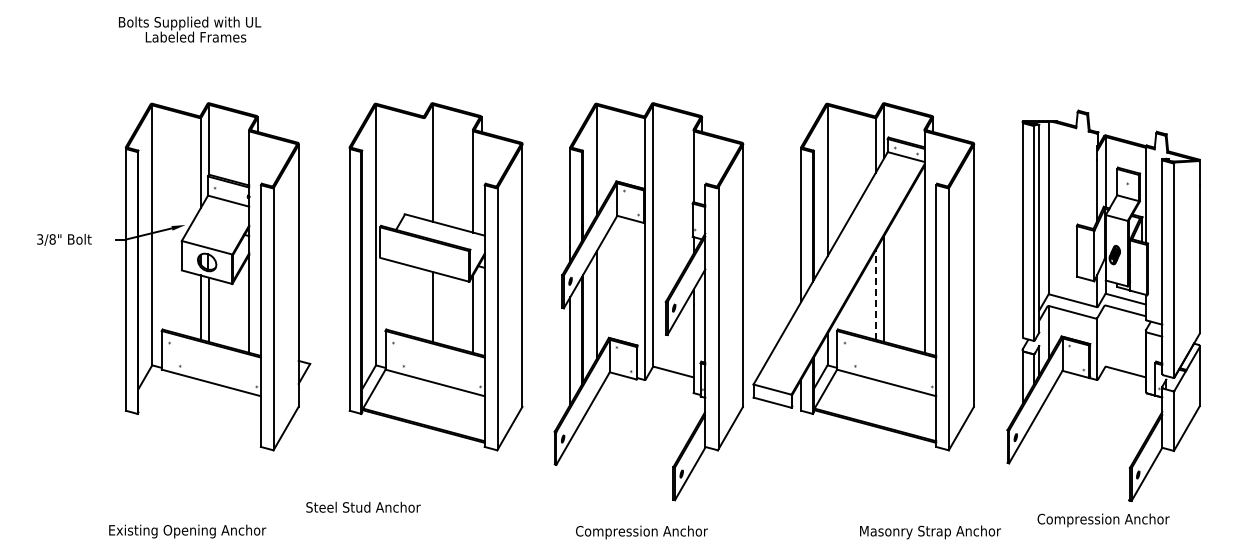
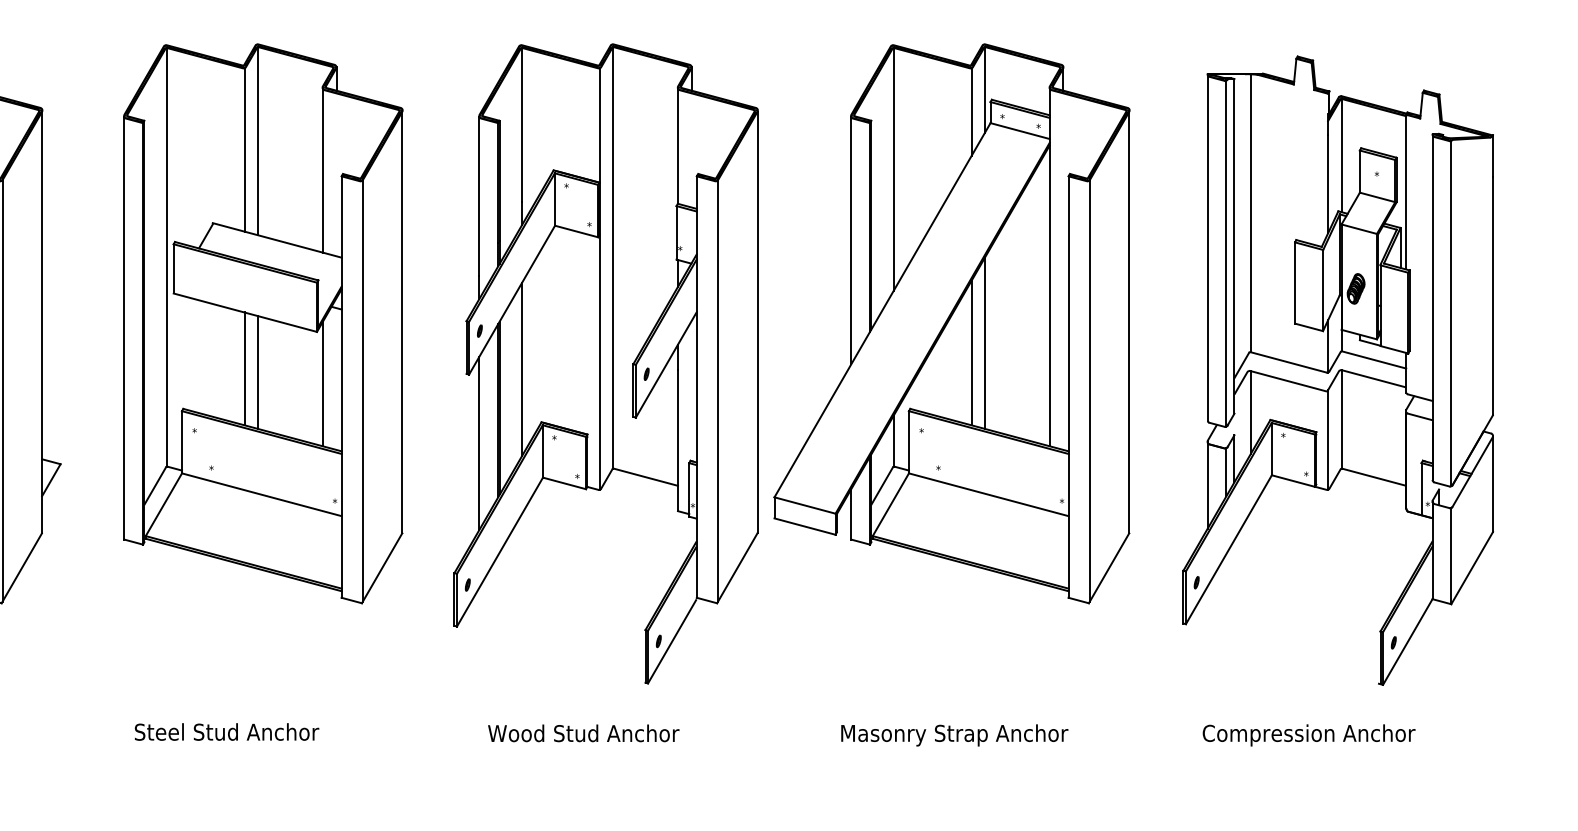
line: (424, 168) -> (244, 149), added
line: (875, 294) -> (970, 352), dashed -> solid
line: (424, 304) -> (244, 368), added
line: (1105, 335) -> (1341, 418), added
text: (363, 506) -> (226, 730), moved
text: (1103, 520) -> (1308, 735), moved
text: (641, 532) -> (594, 735), Compression Anchor -> Wood Stud Anchor
text: (930, 532) -> (954, 735), moved

